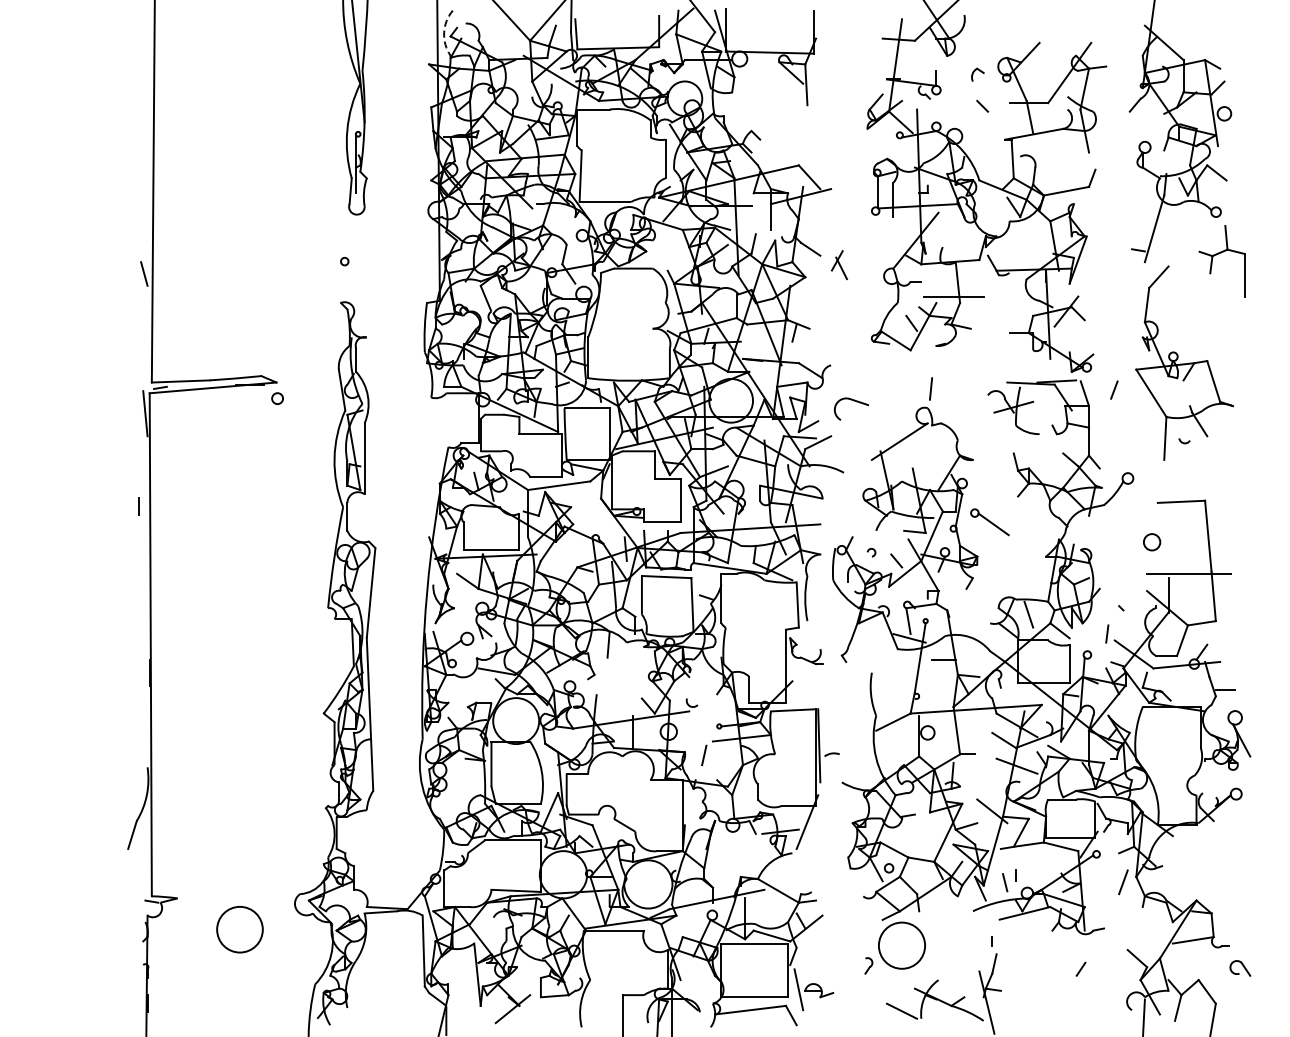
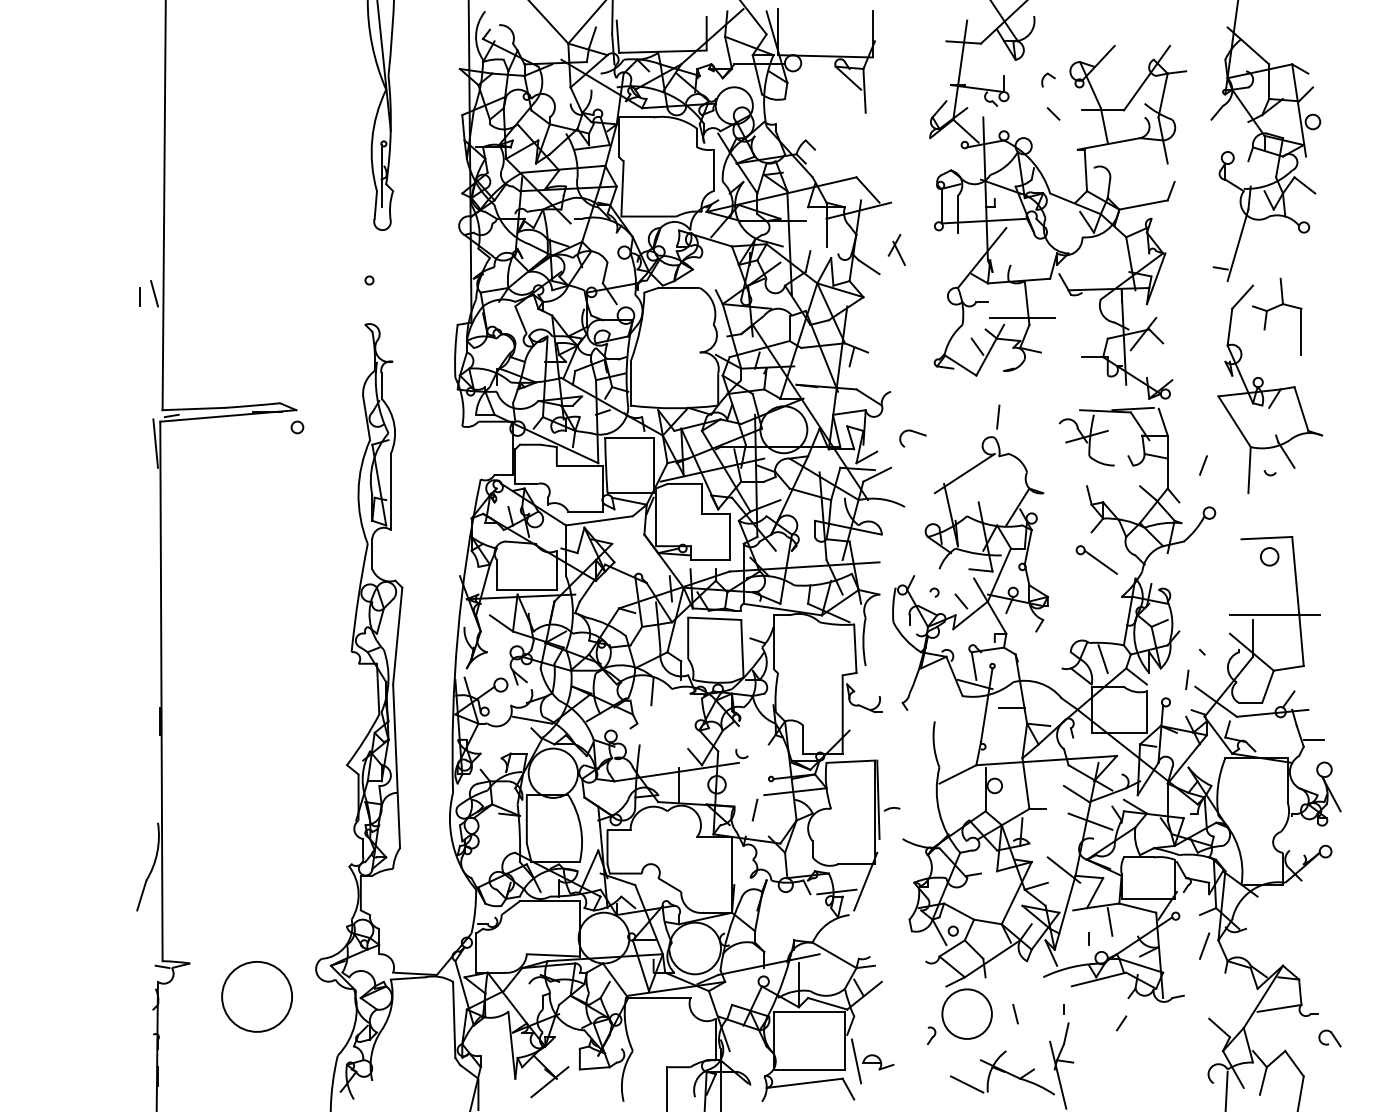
arc: (444, 32) -> (476, 34), dashed -> solid
part: (1219, 254) -> (1274, 309), moved
part: (838, 265) -> (895, 250), moved
line: (1114, 389) -> (1203, 464), moved
part: (851, 408) -> (912, 438), size x0.71
line: (138, 506) -> (138, 297), moved
part: (989, 522) -> (1096, 560), moved
circle: (1152, 542) -> (1270, 557), moved
line: (1035, 859) -> (1110, 921), added
line: (1005, 882) -> (1015, 1013), moved
circle: (239, 929) -> (256, 996), size x1.43
line: (1080, 968) -> (1121, 1022), moved

